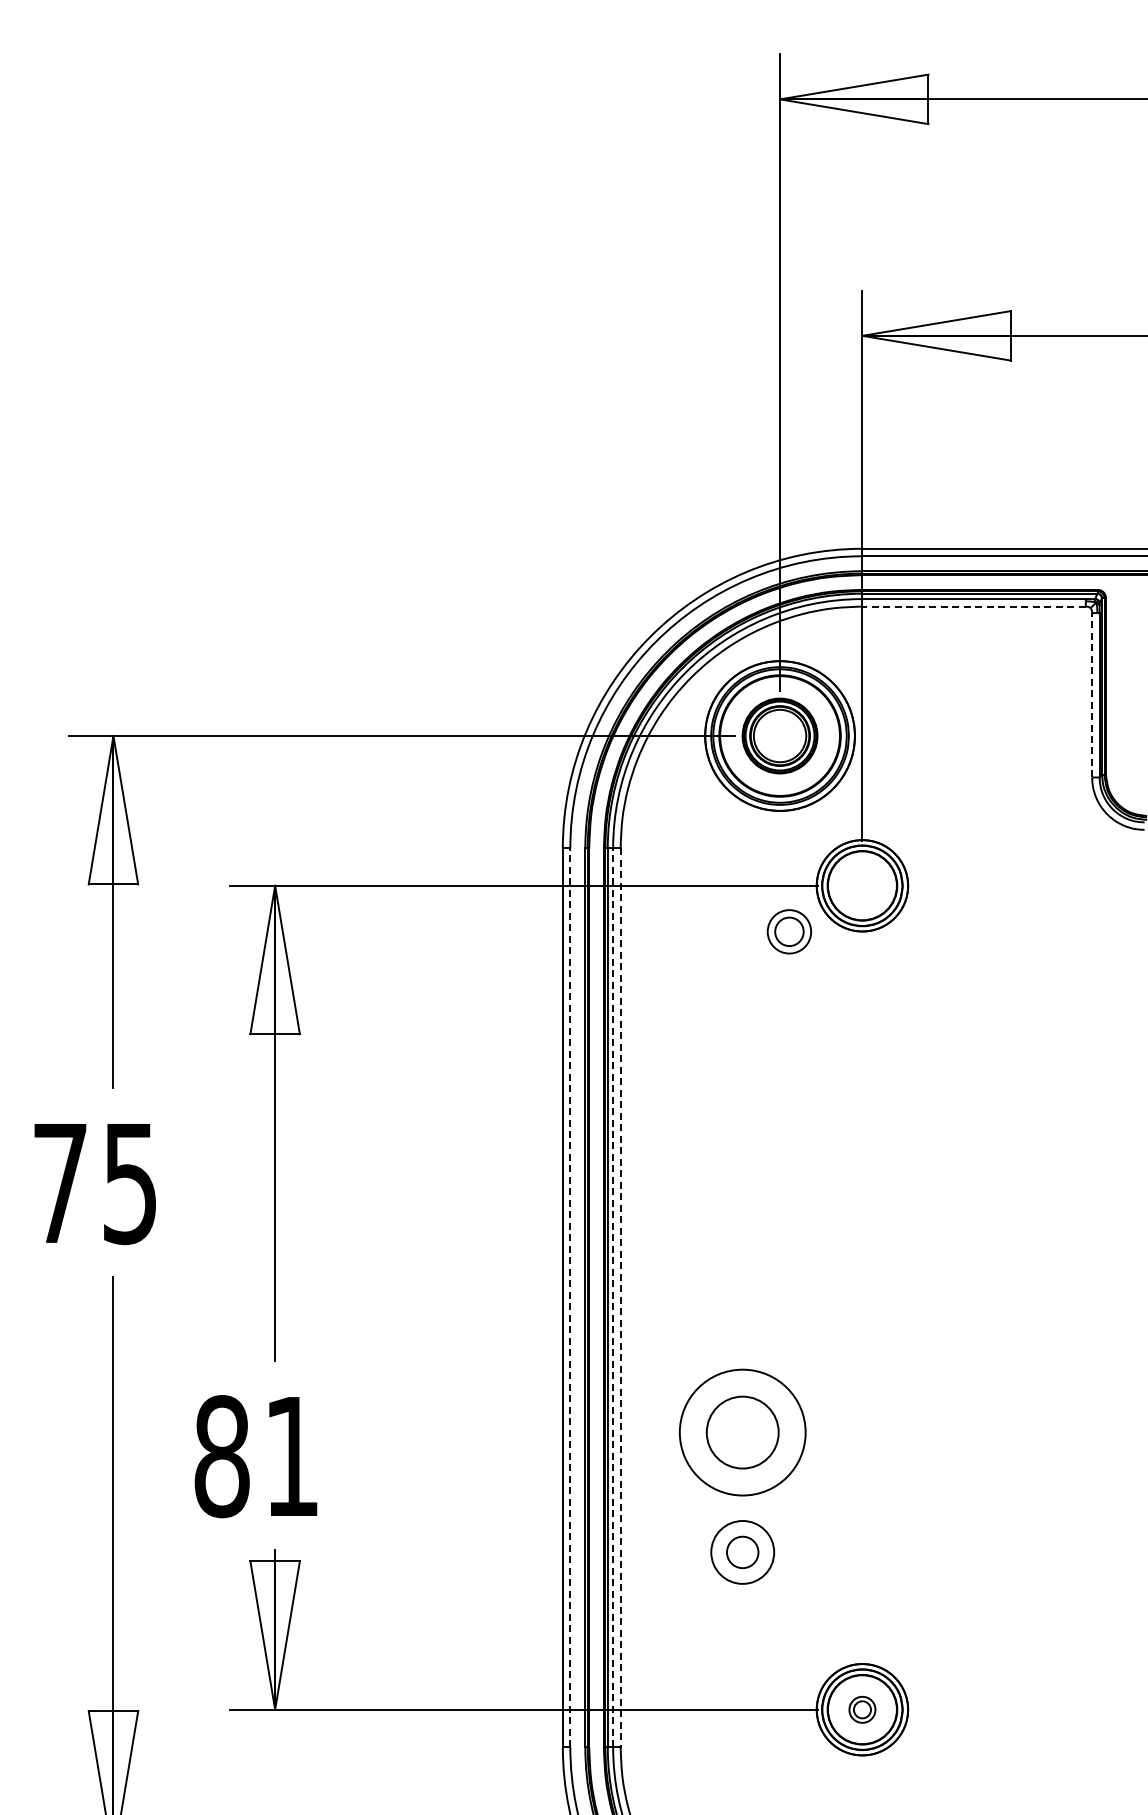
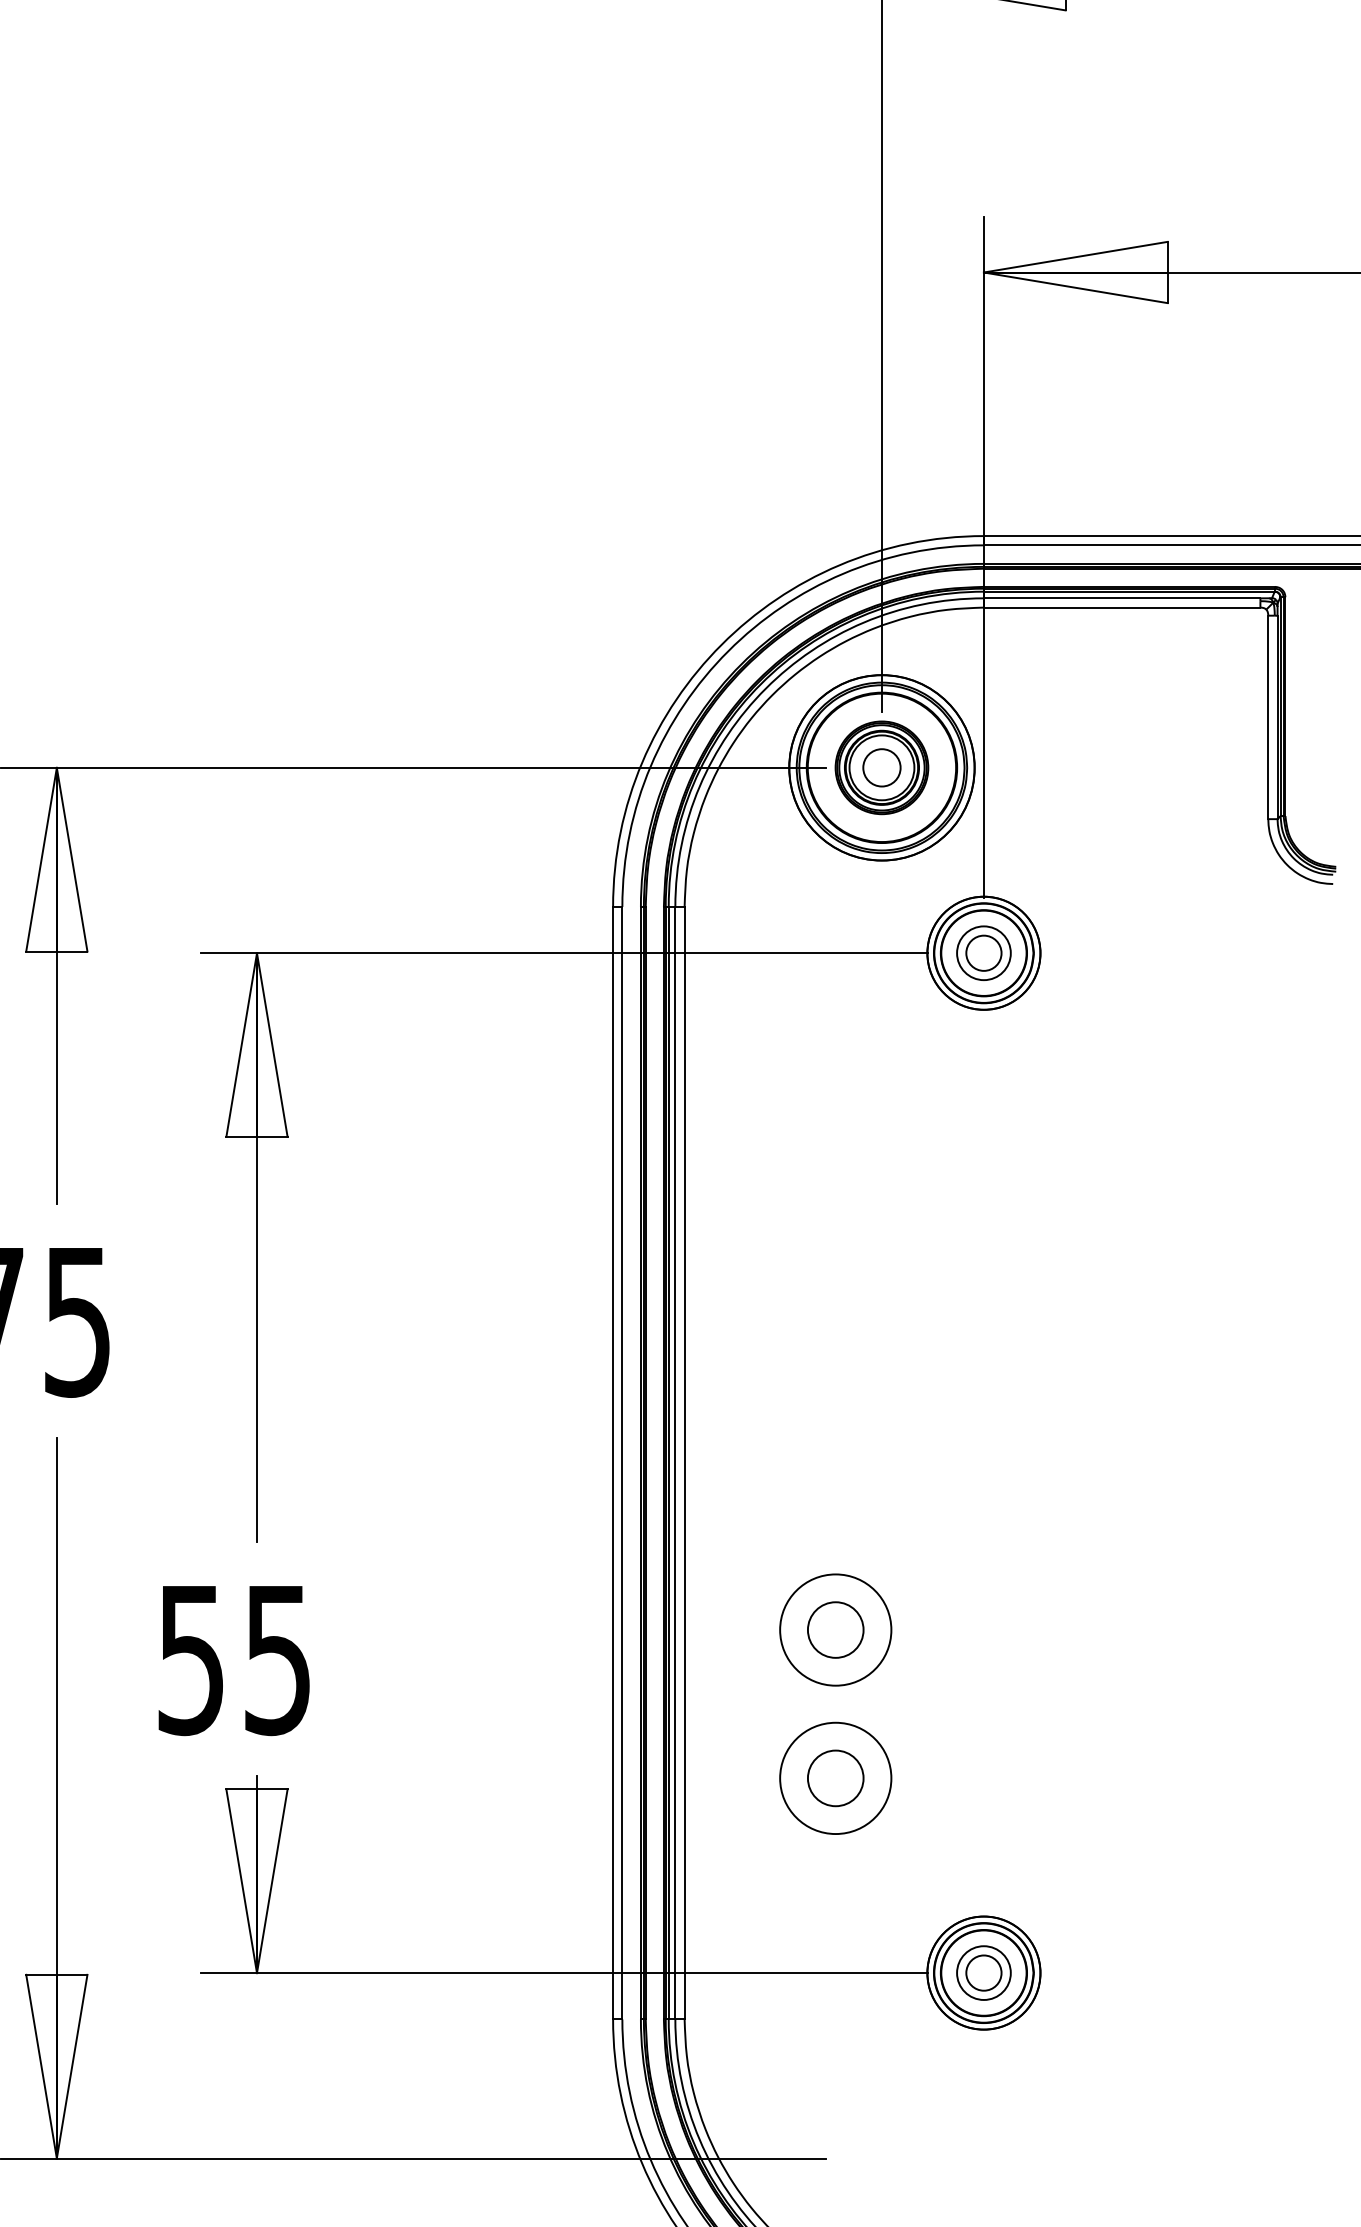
line: (974, 606) -> (1122, 607), dashed -> solid
line: (1092, 694) -> (1268, 716), dashed -> solid
circle: (779, 735) -> (881, 767), added
part: (789, 931) -> (984, 952), moved
line: (570, 1297) -> (622, 1462), dashed -> solid
line: (613, 1297) -> (675, 1462), dashed -> solid
line: (620, 1298) -> (684, 1464), dashed -> solid
circle: (742, 1432) -> (835, 1629), size x0.62
circle: (742, 1432) -> (835, 1629), size x0.71
text: (255, 1456) -> (232, 1659), 81 -> 55
circle: (742, 1551) -> (835, 1777), size x1.43
circle: (742, 1552) -> (835, 1778), size x1.43
part: (862, 1709) -> (984, 1972), size x1.67

